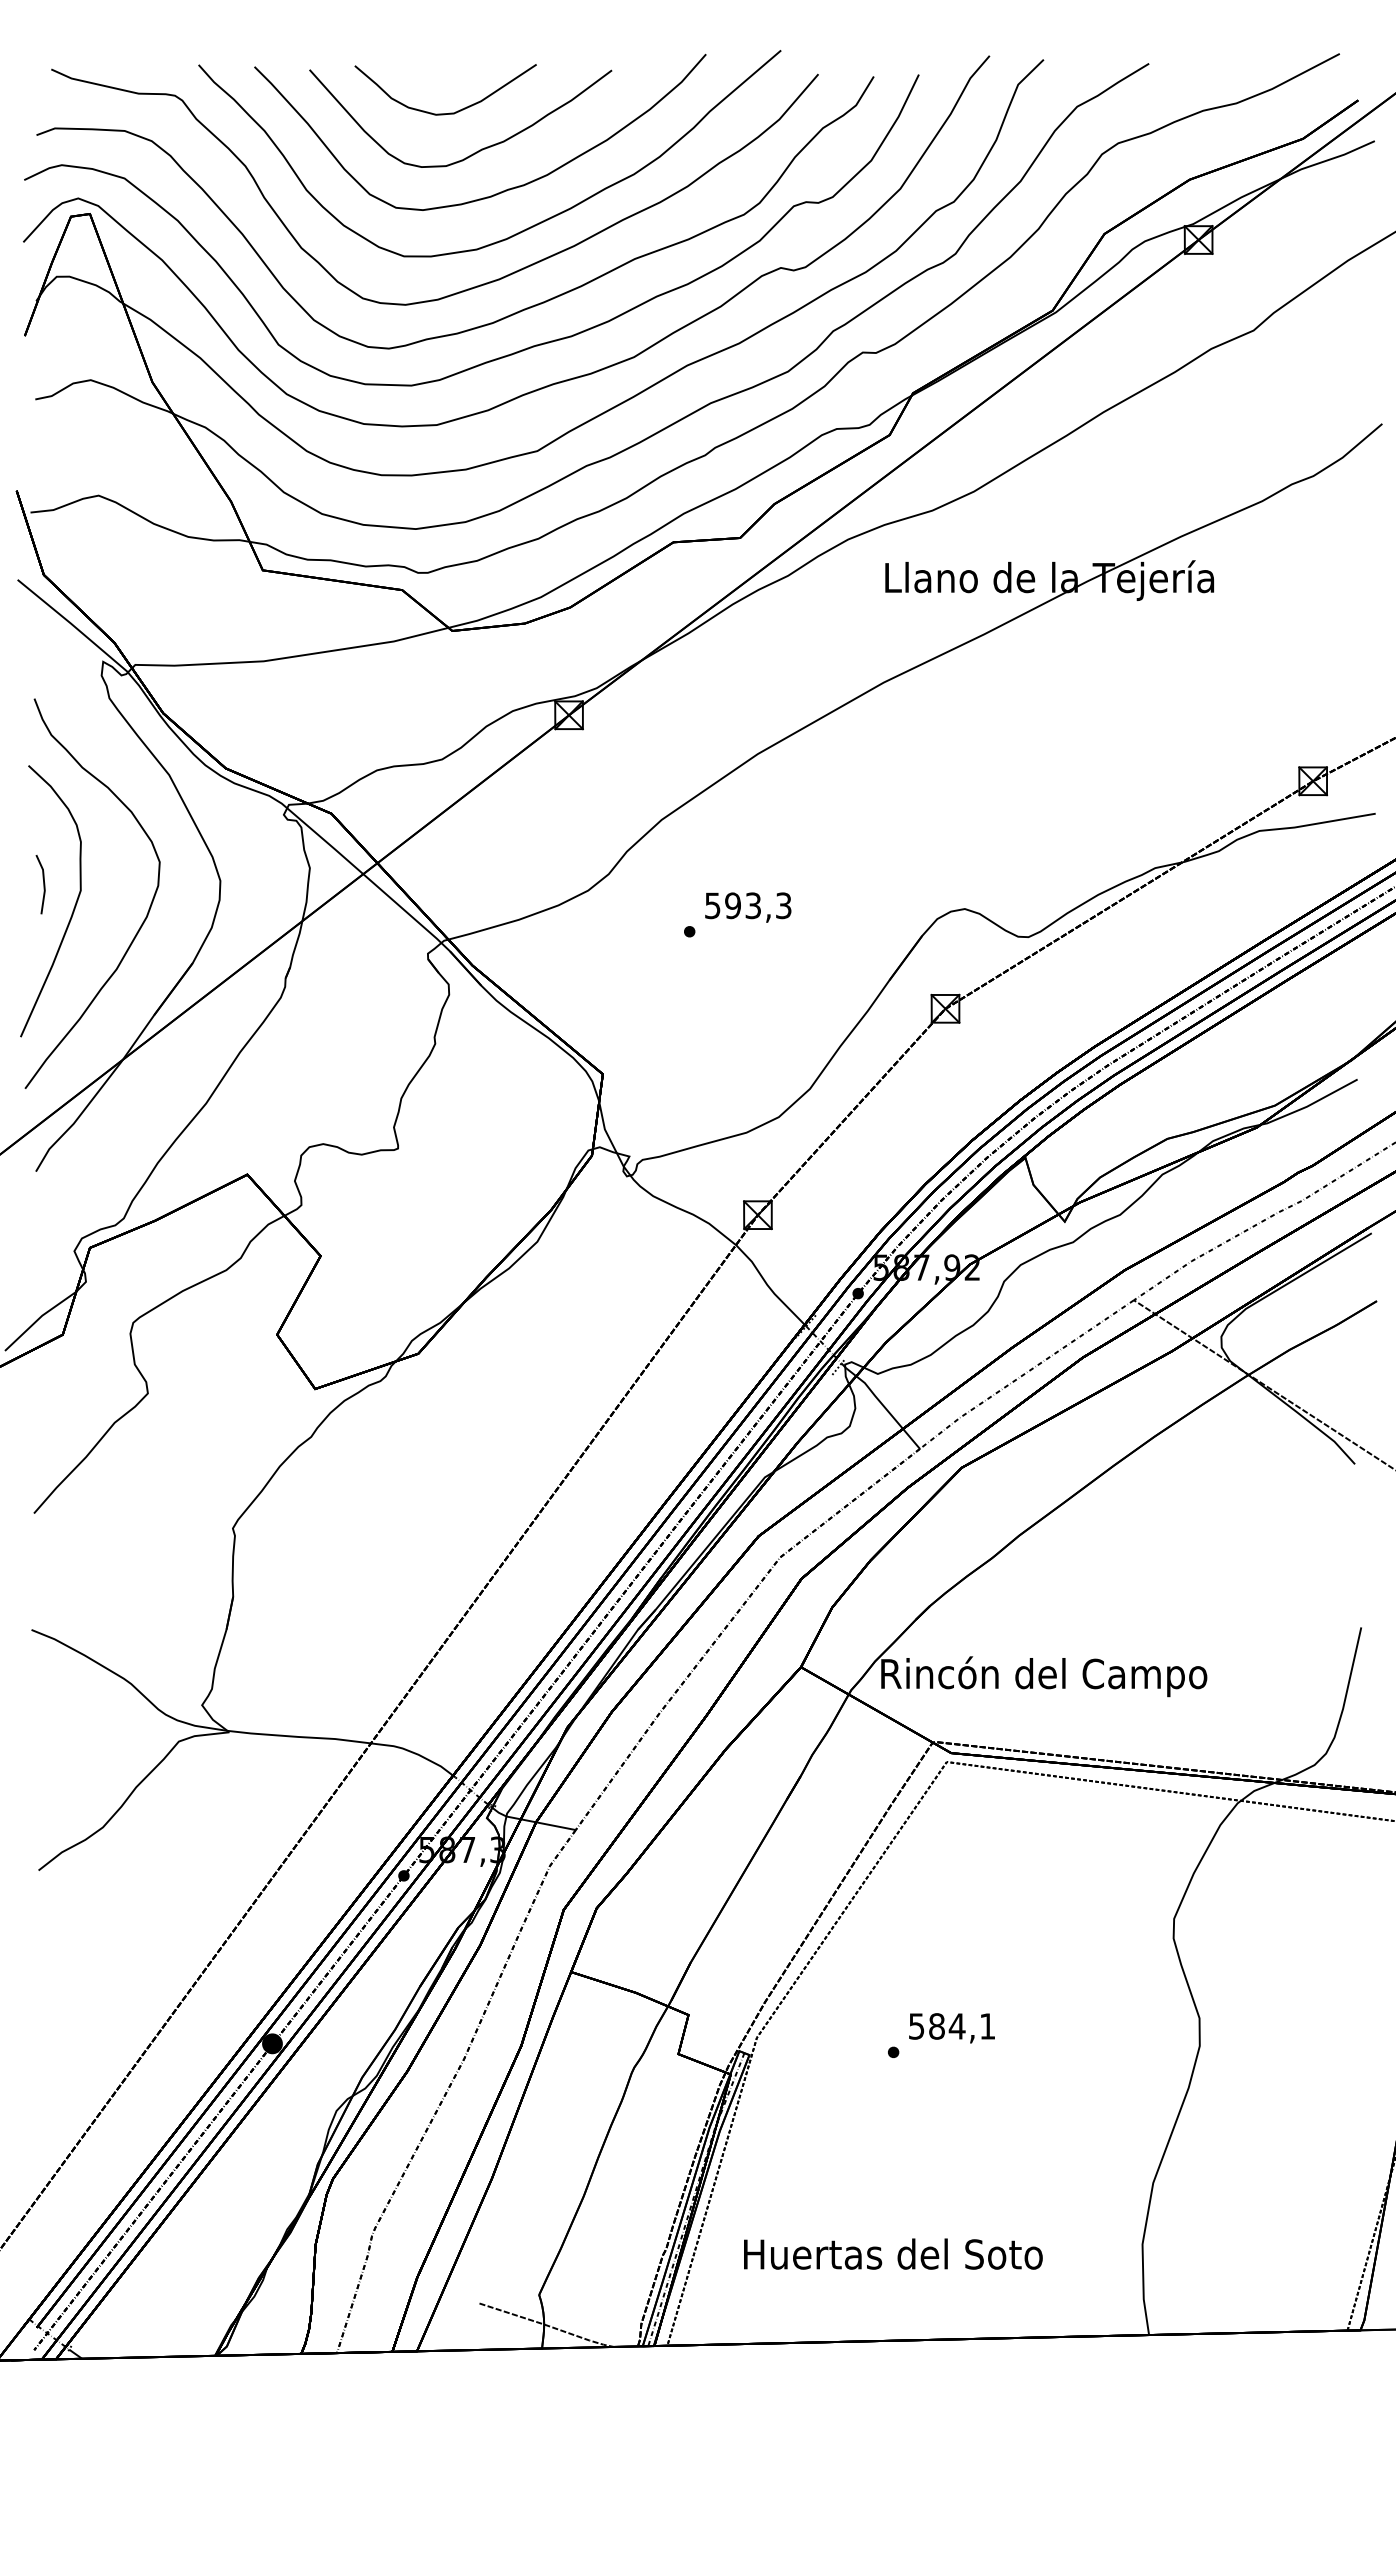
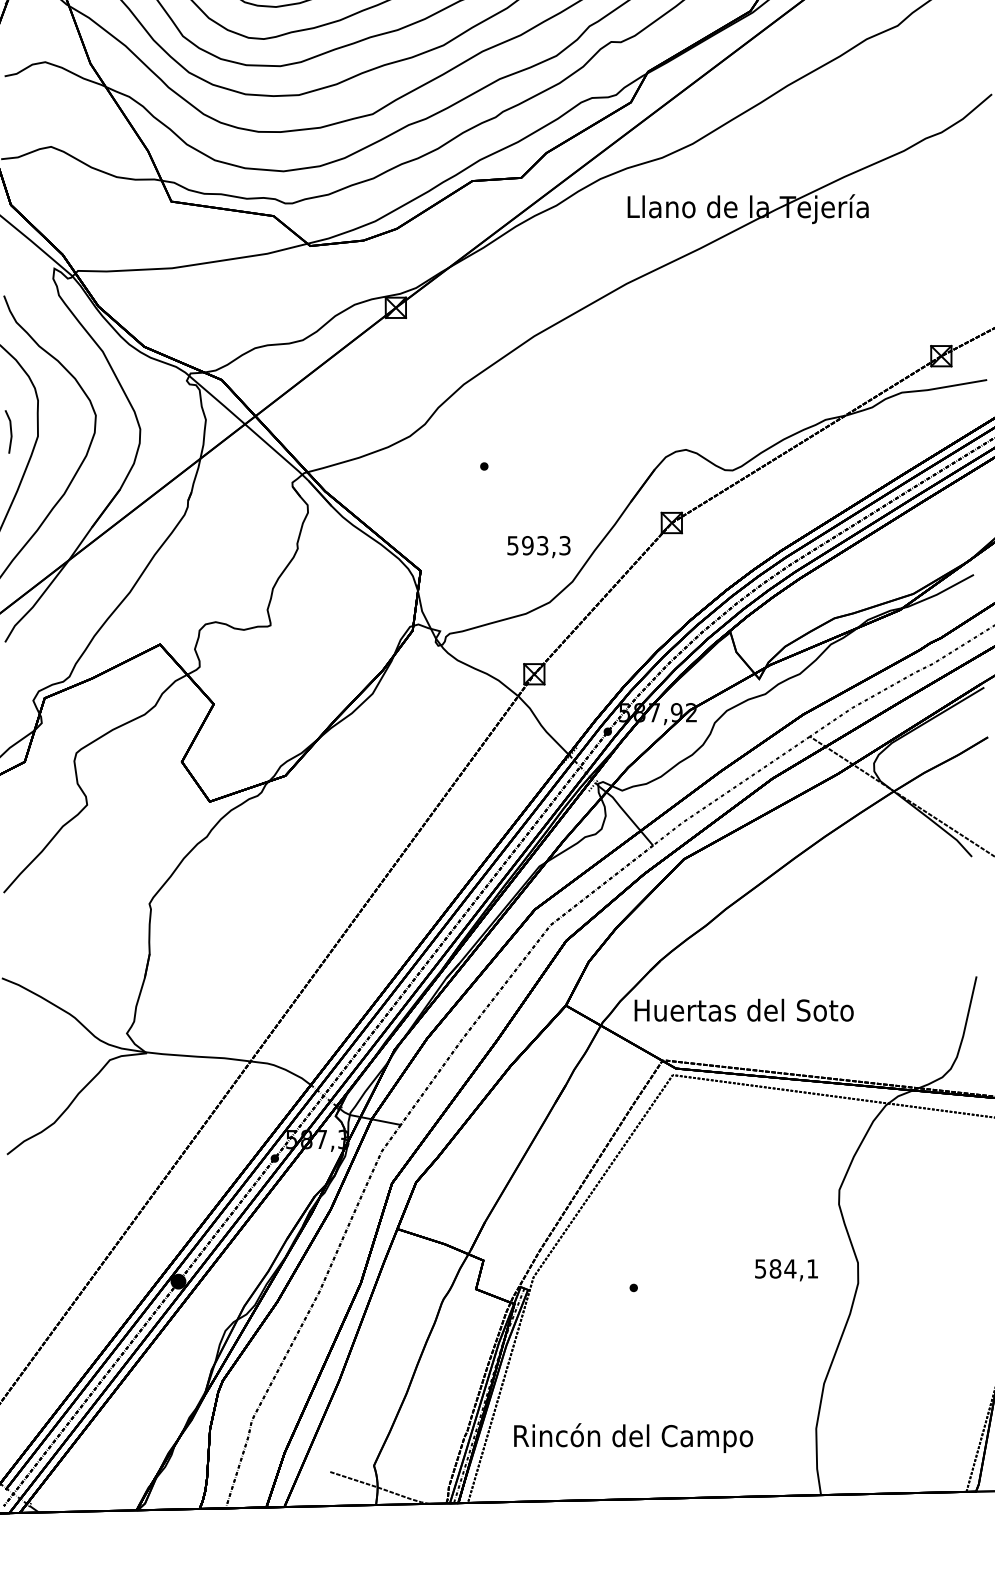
text: (748, 907) -> (539, 546), moved
text: (1044, 1676) -> (744, 1012), Rincón del Campo -> Huertas del Soto
text: (951, 2028) -> (786, 1270), moved
text: (893, 2256) -> (633, 1437), Huertas del Soto -> Rincón del Campo

